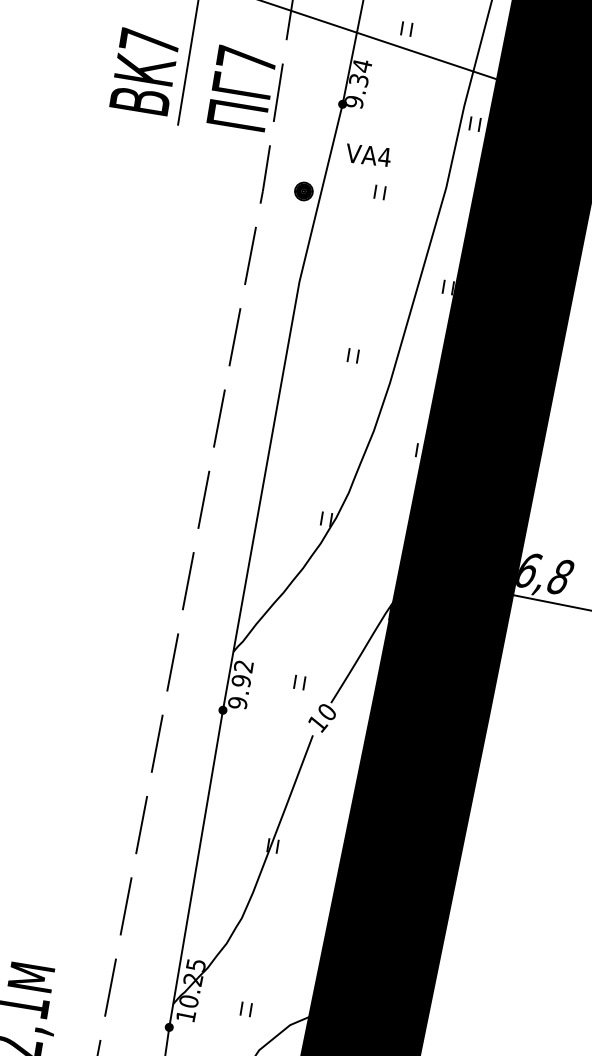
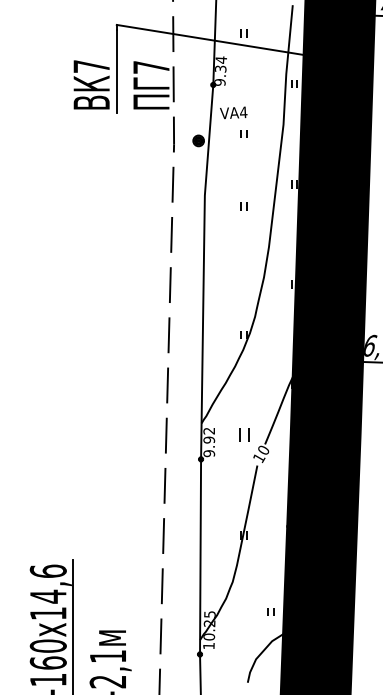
part: (351, 355) -> (243, 206), moved
part: (298, 682) -> (243, 435), size x1.6
part: (245, 1008) -> (270, 611), moved

